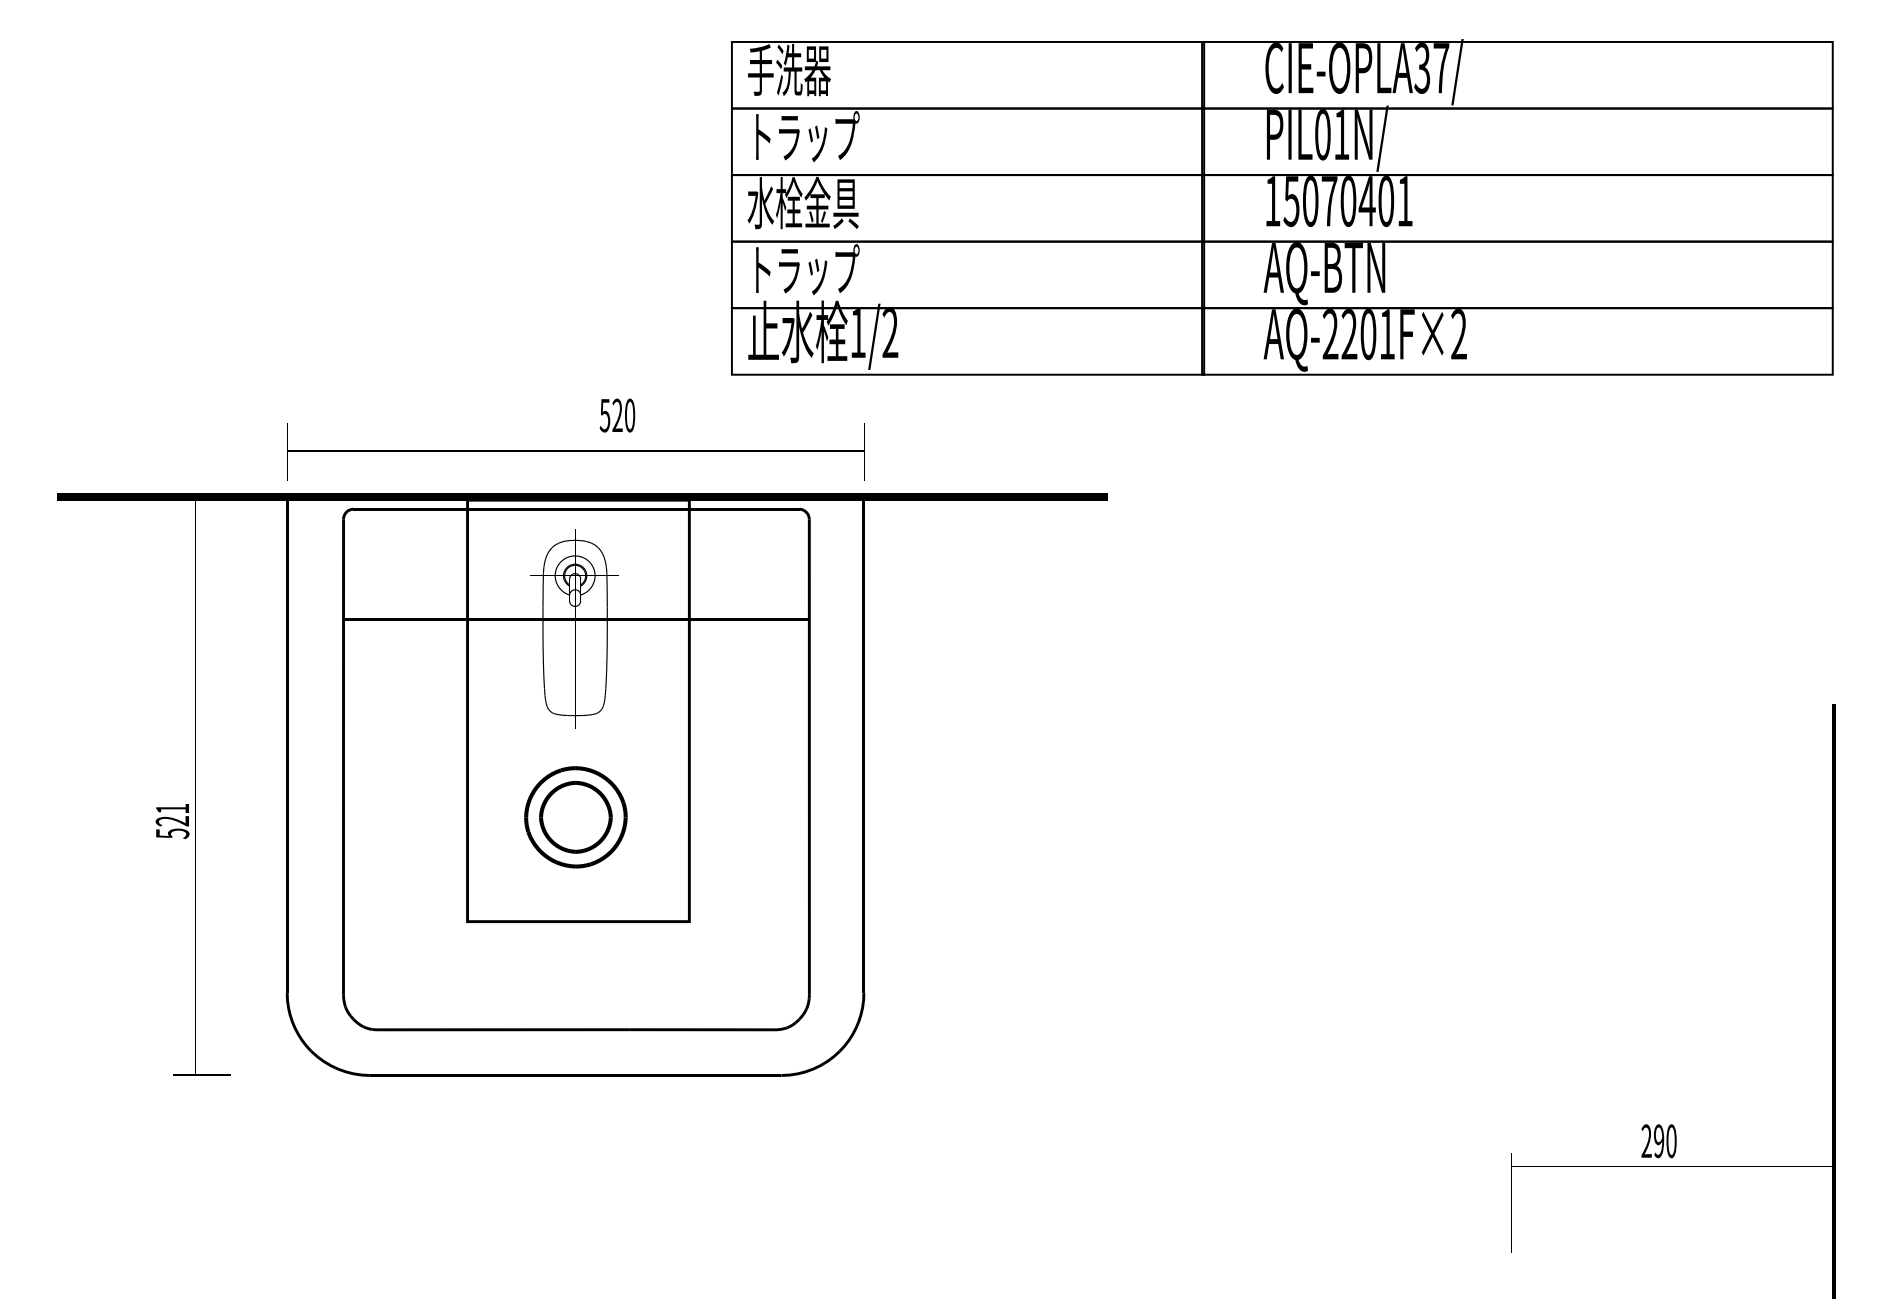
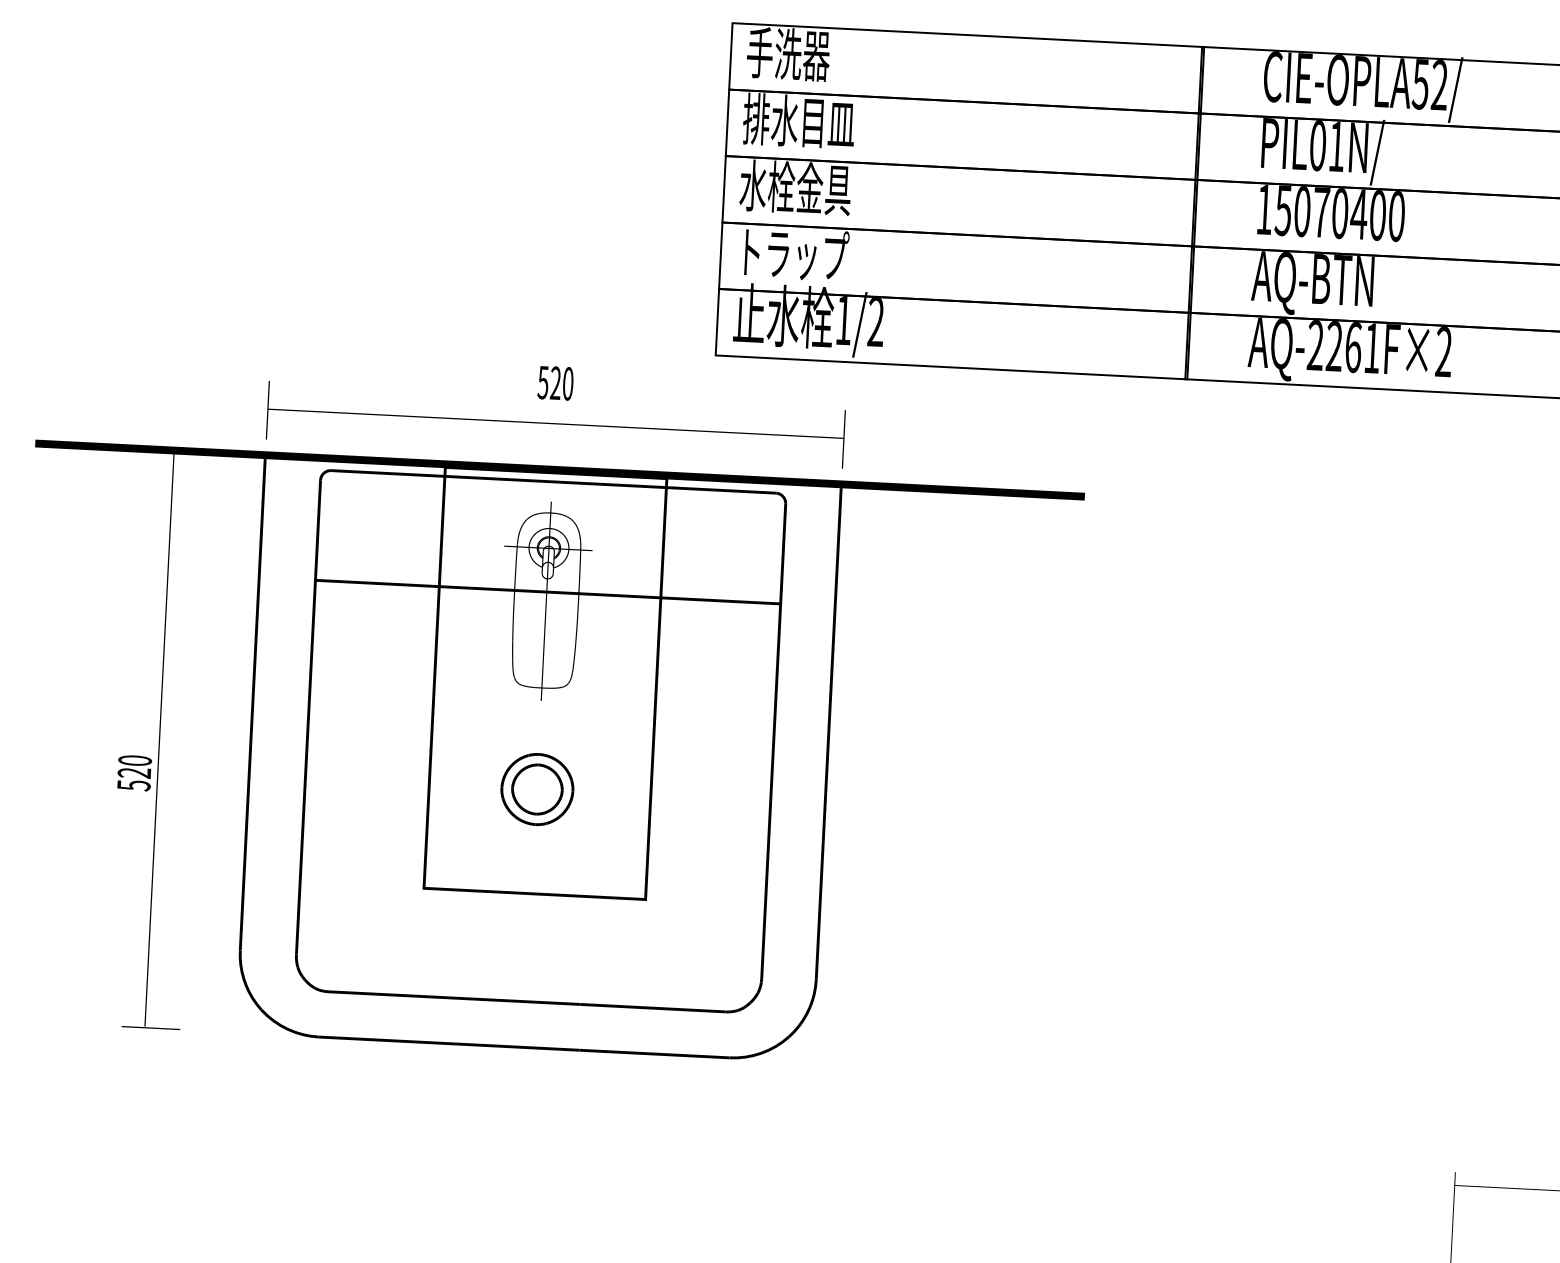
text: (1431, 68) -> (1429, 85), CIE-OPLA37/ -> CIE-OPLA52/
text: (803, 136) -> (799, 121), トラップ -> 排水目皿
text: (1404, 201) -> (1396, 216), 15070401 -> 15070400
text: (1368, 334) -> (1353, 347), AQ-2201F×2 -> AQ-2261F×2
text: (617, 415) -> (555, 383), moved
text: (172, 808) -> (135, 760), 521 -> 520
part: (575, 816) -> (537, 788), size x0.71

